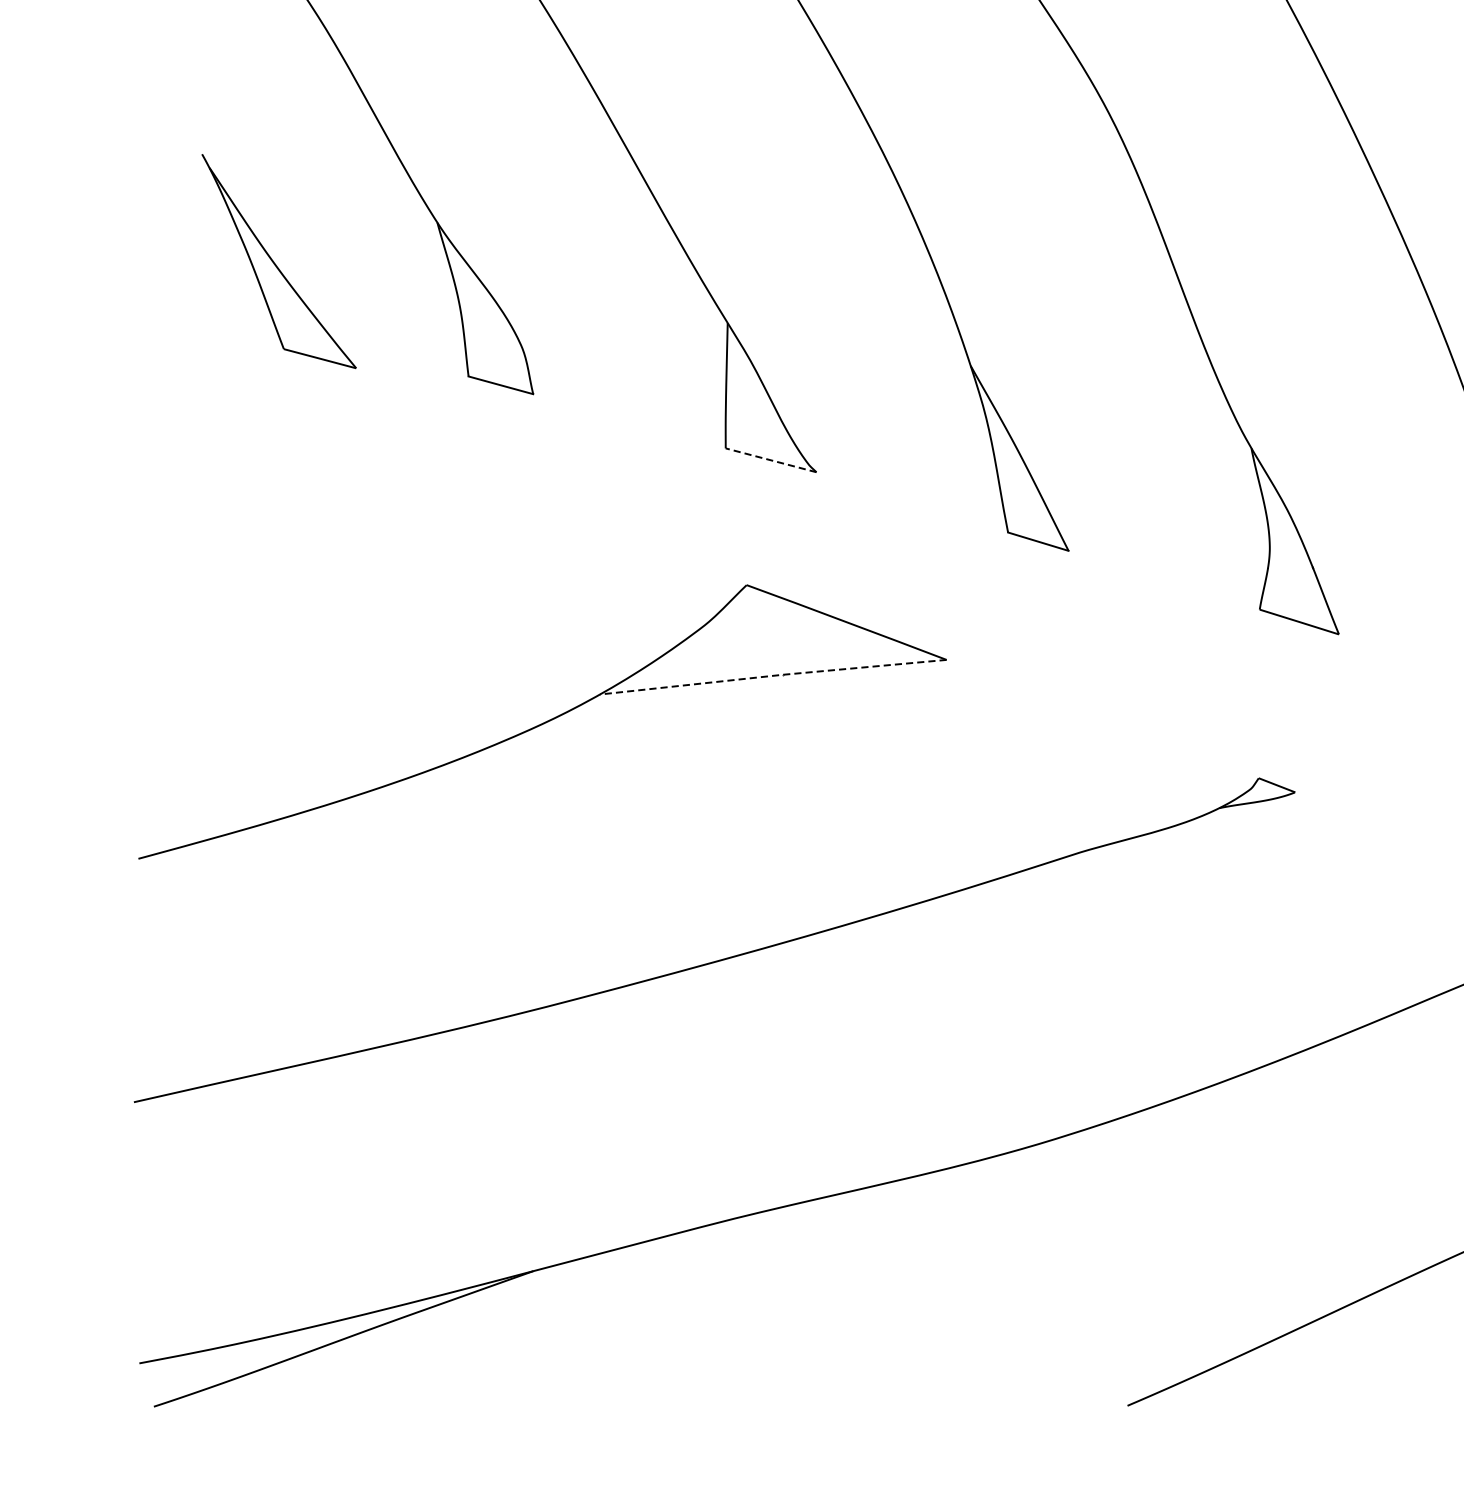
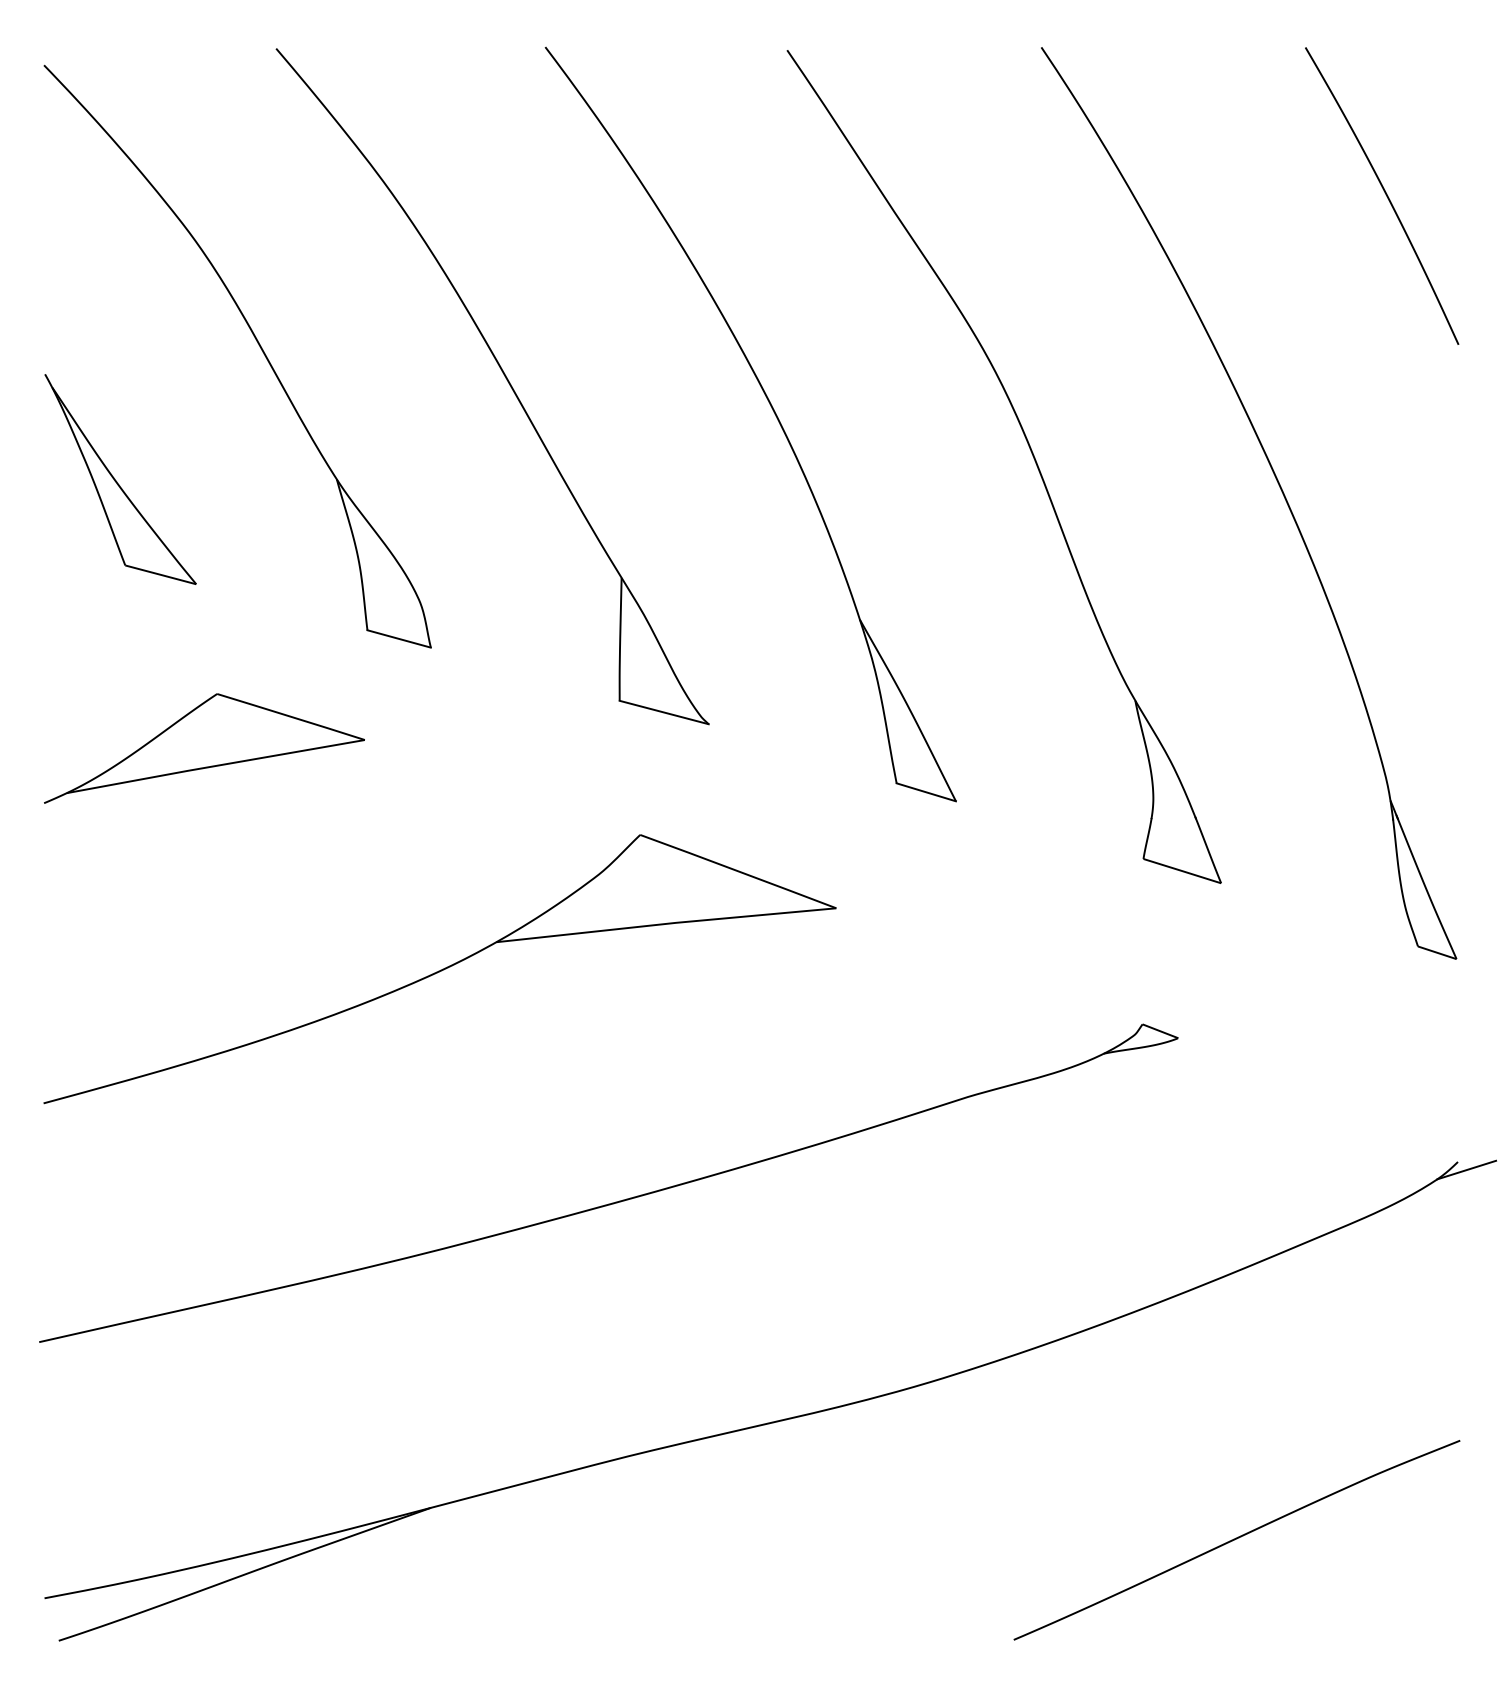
part: (279, 261) -> (120, 479), moved
line: (770, 460) -> (663, 712), dashed -> solid
part: (302, 497) -> (204, 748), added
line: (774, 675) -> (667, 923), dashed -> solid

